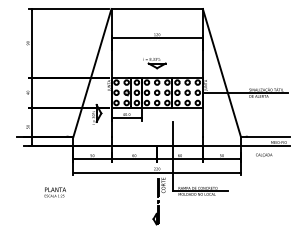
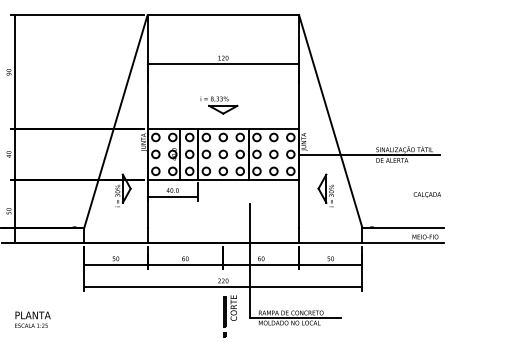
part: (218, 114) -> (325, 190), added
text: (264, 154) -> (427, 193), moved
text: (54, 192) -> (31, 319), moved

